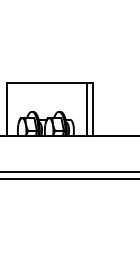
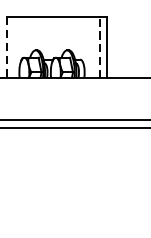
line: (86, 109) -> (99, 47), solid -> dashed
line: (6, 110) -> (6, 48), solid -> dashed

